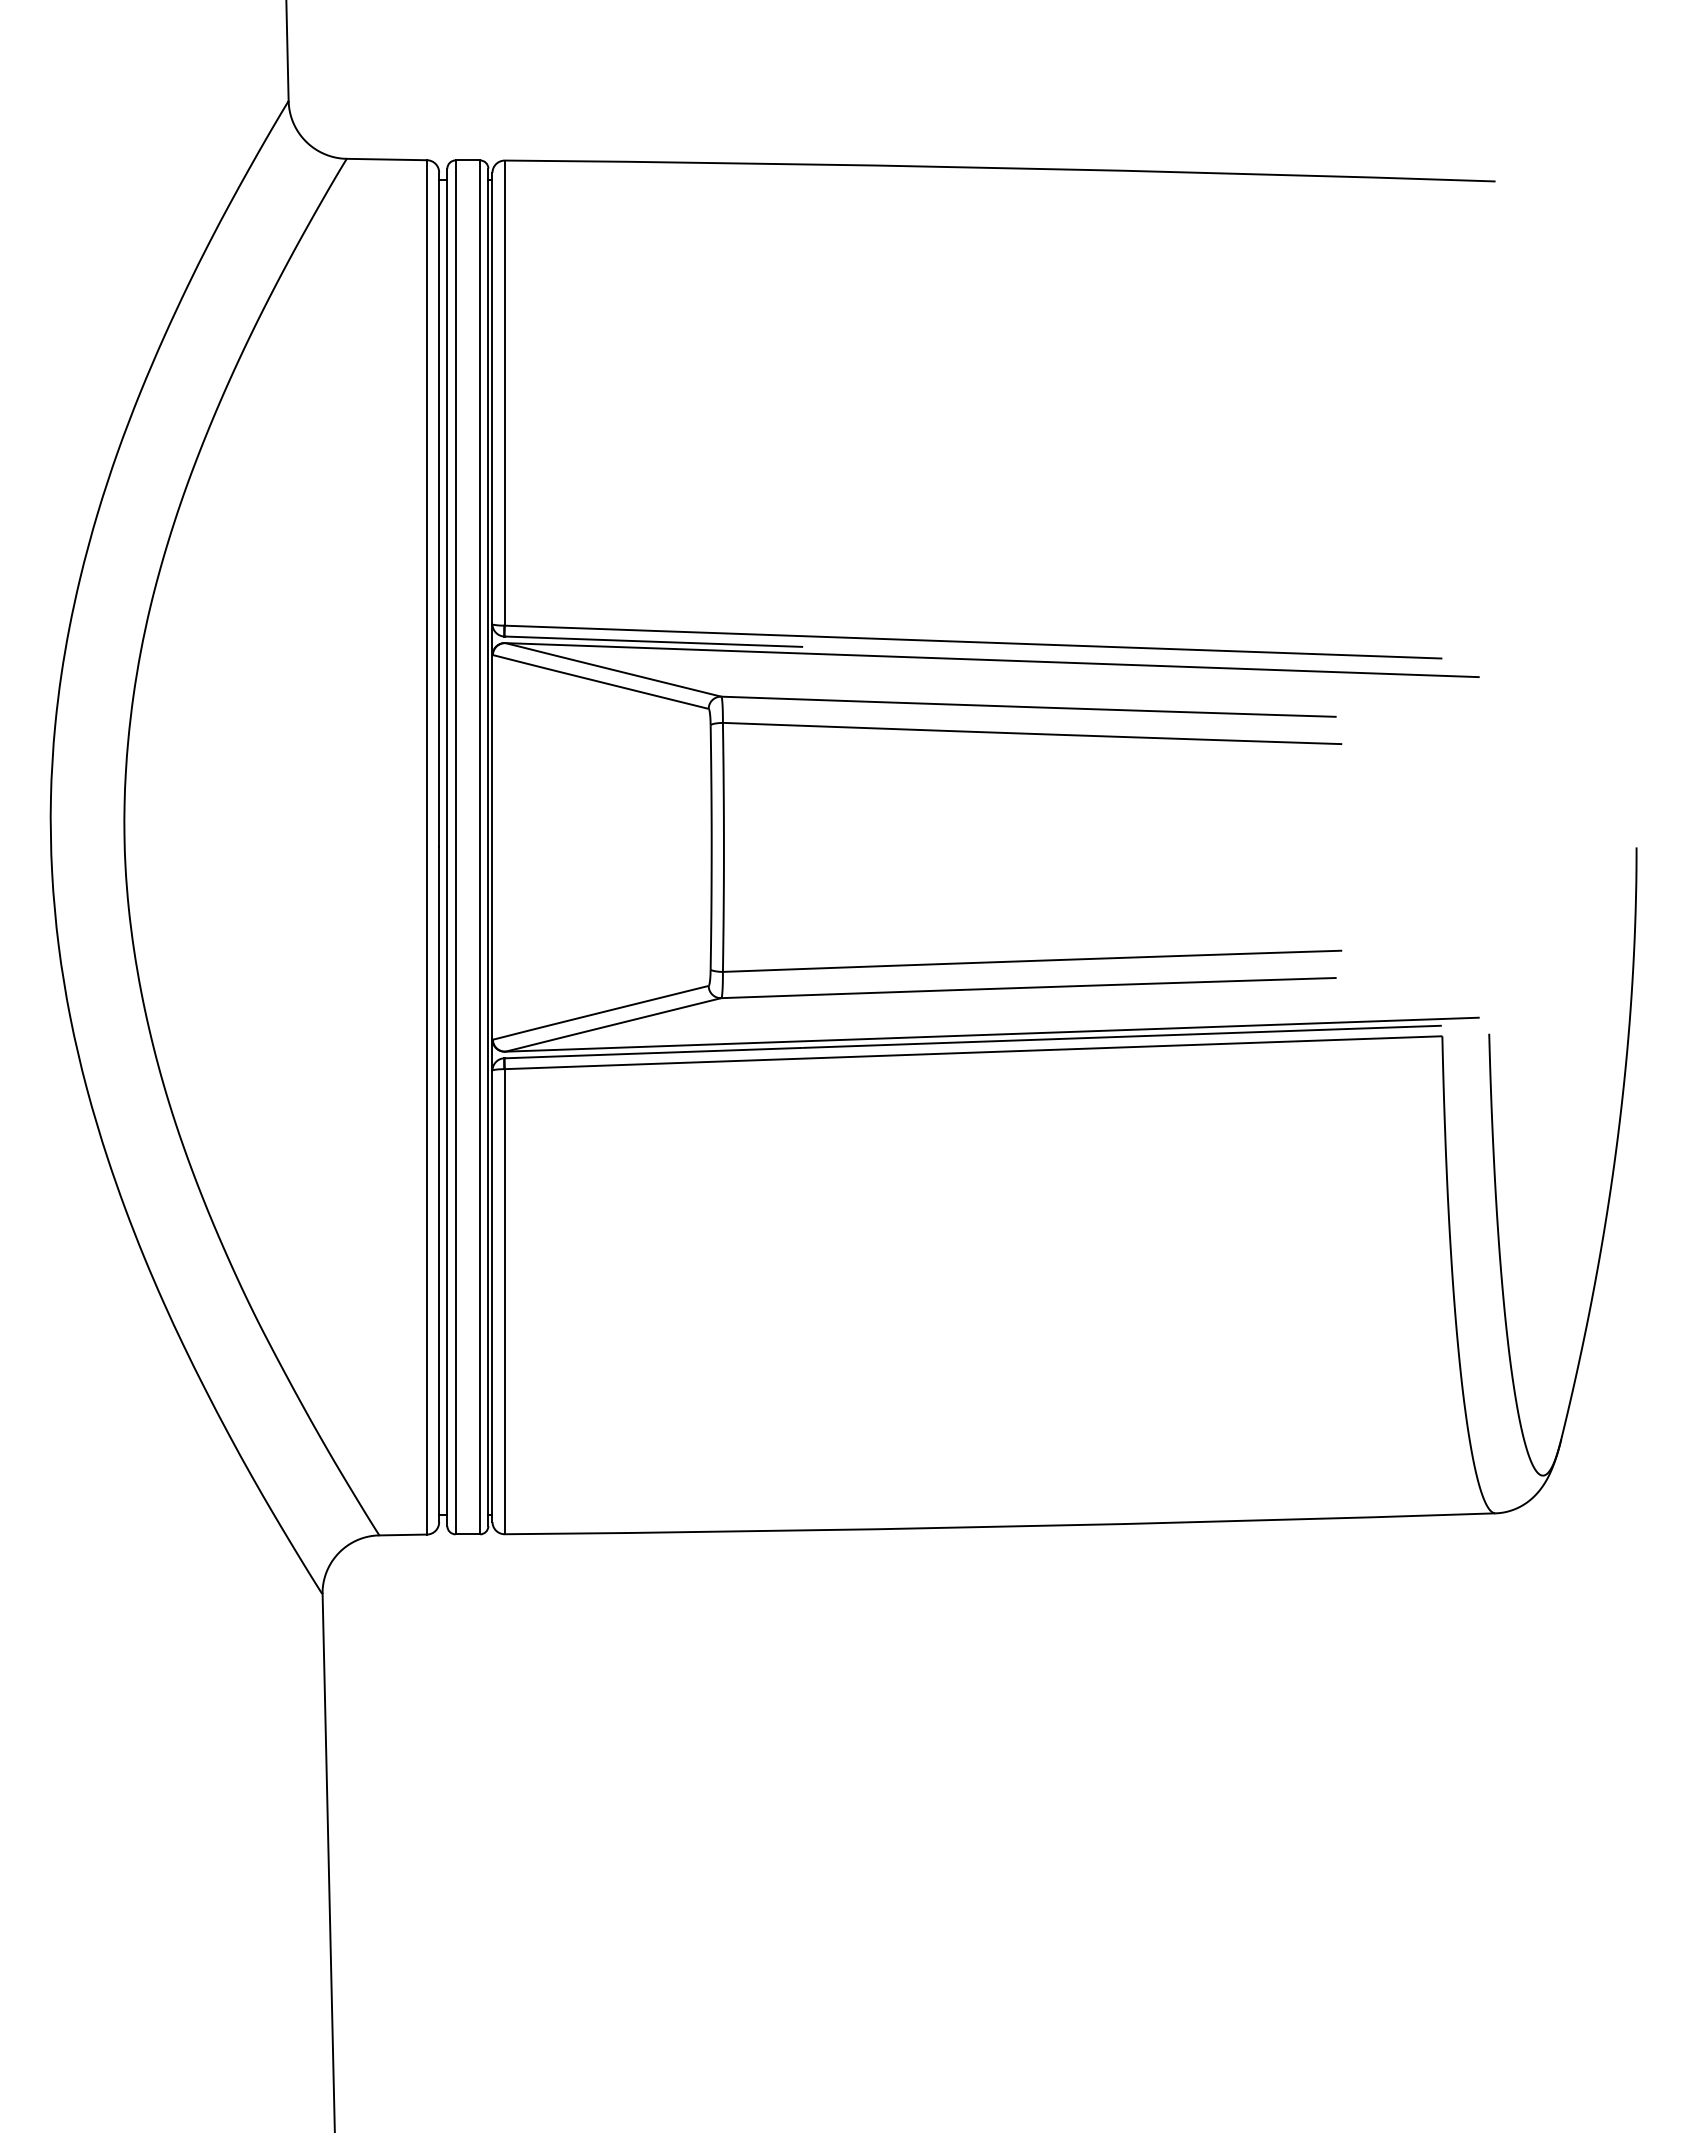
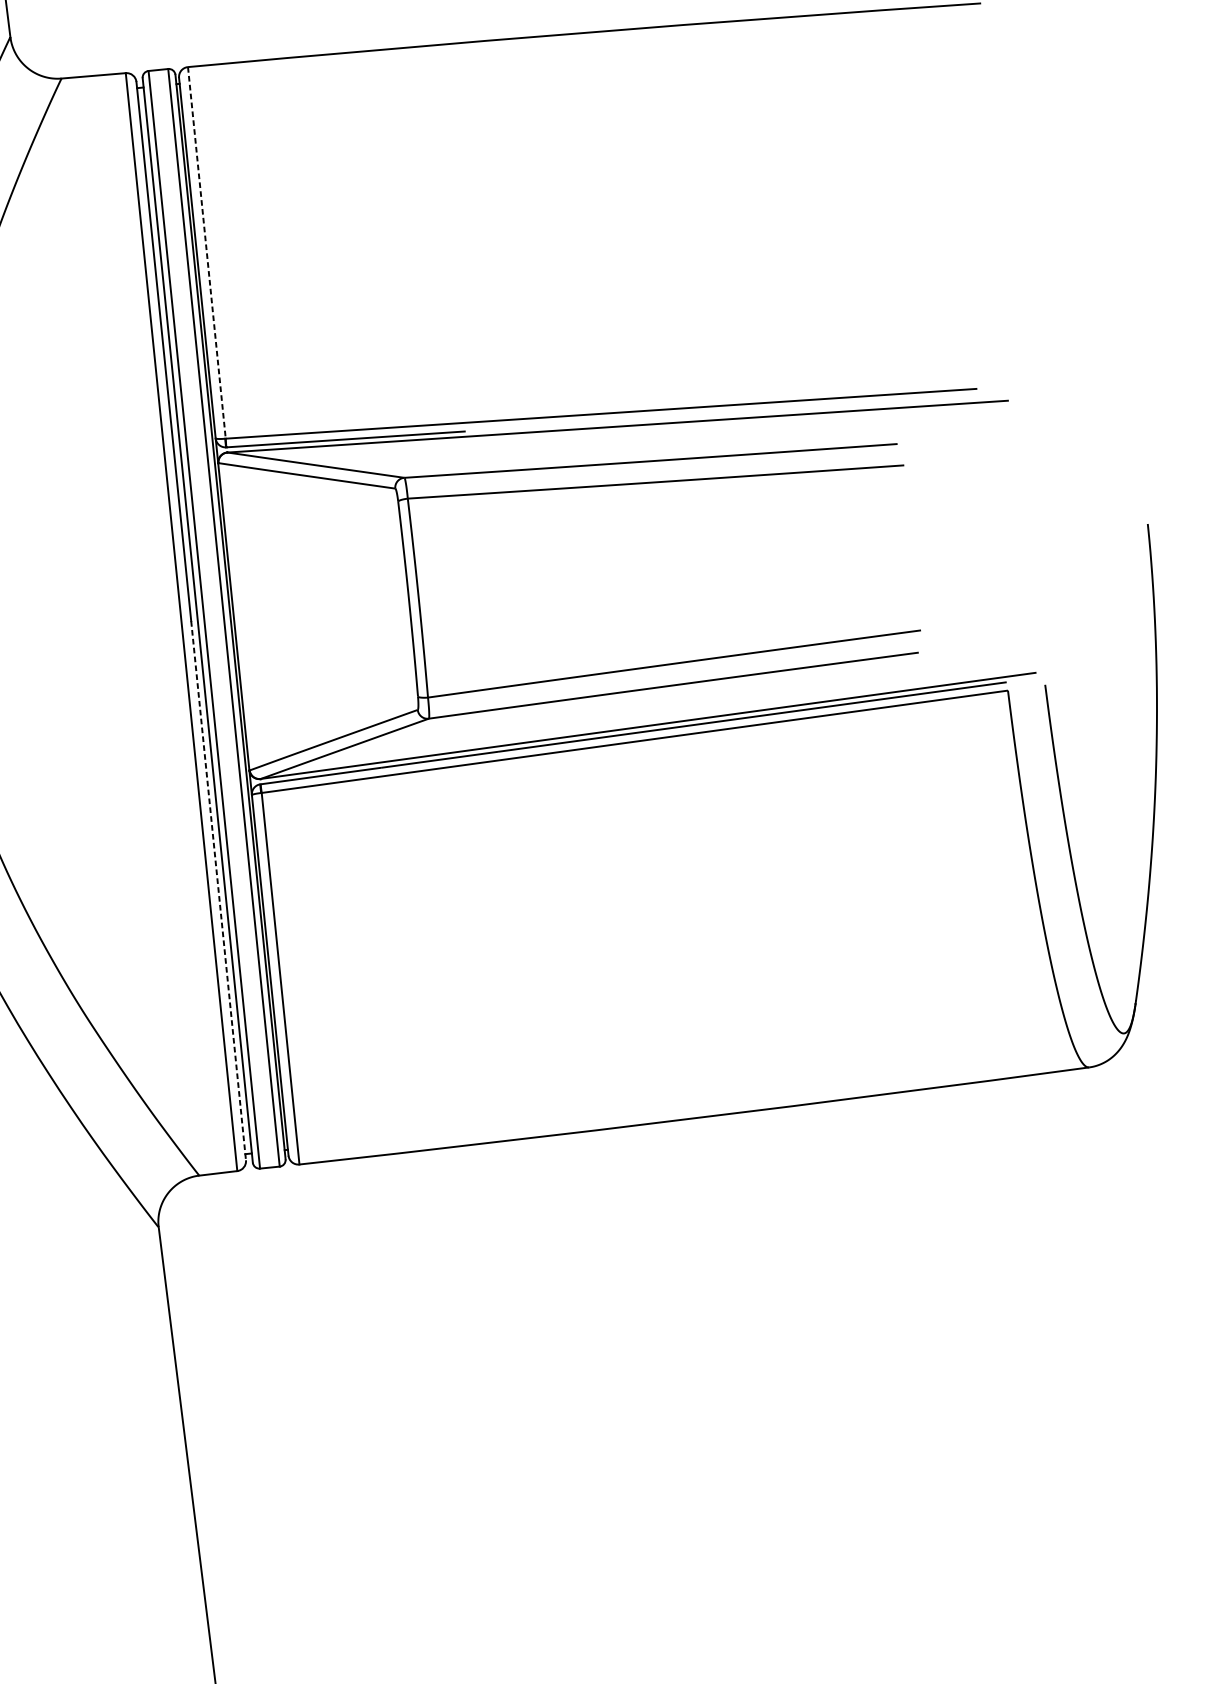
line: (504, 393) -> (206, 253), solid -> dashed
line: (439, 1185) -> (218, 891), solid -> dashed

